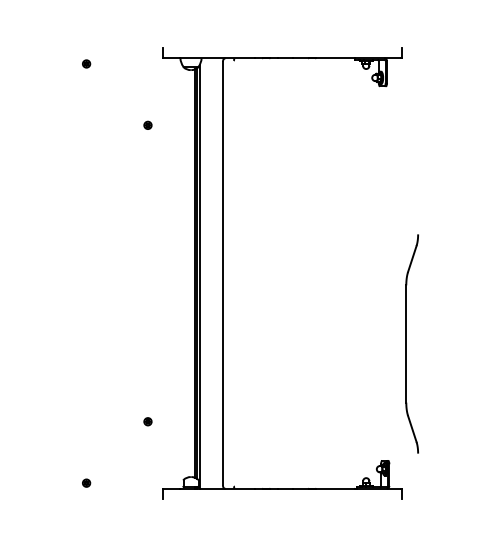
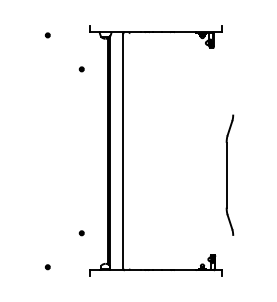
part: (411, 342) -> (229, 174), moved

